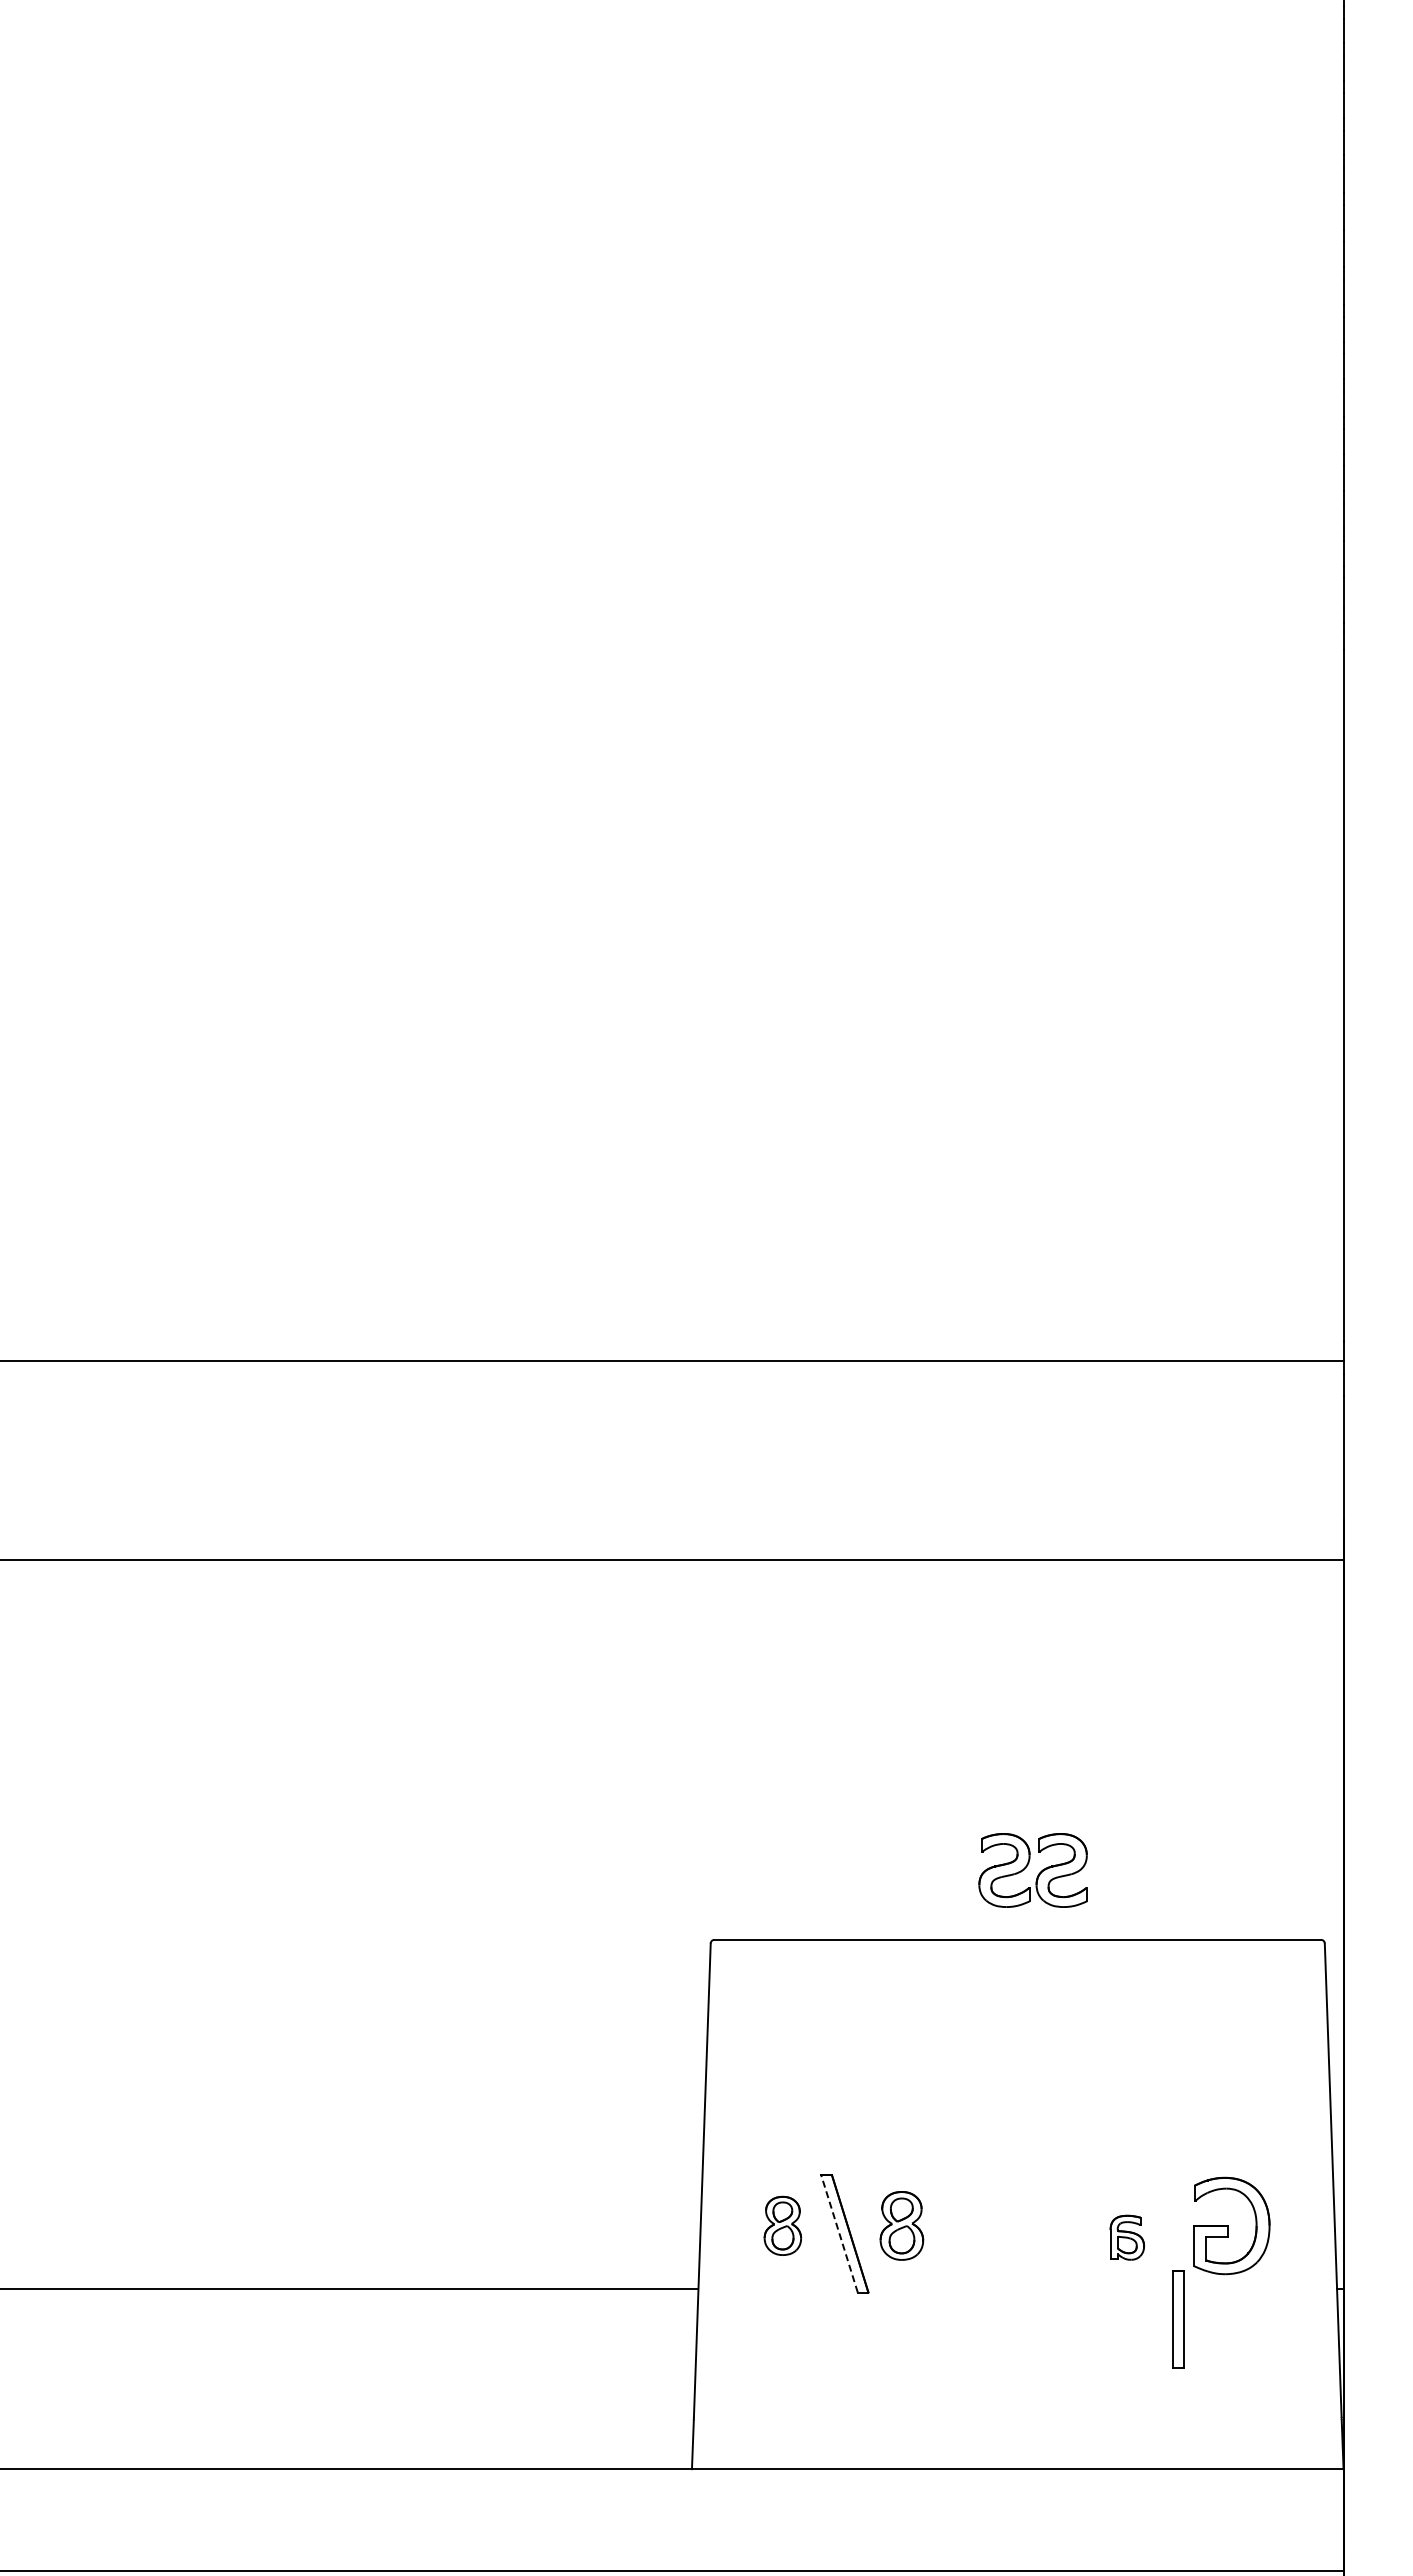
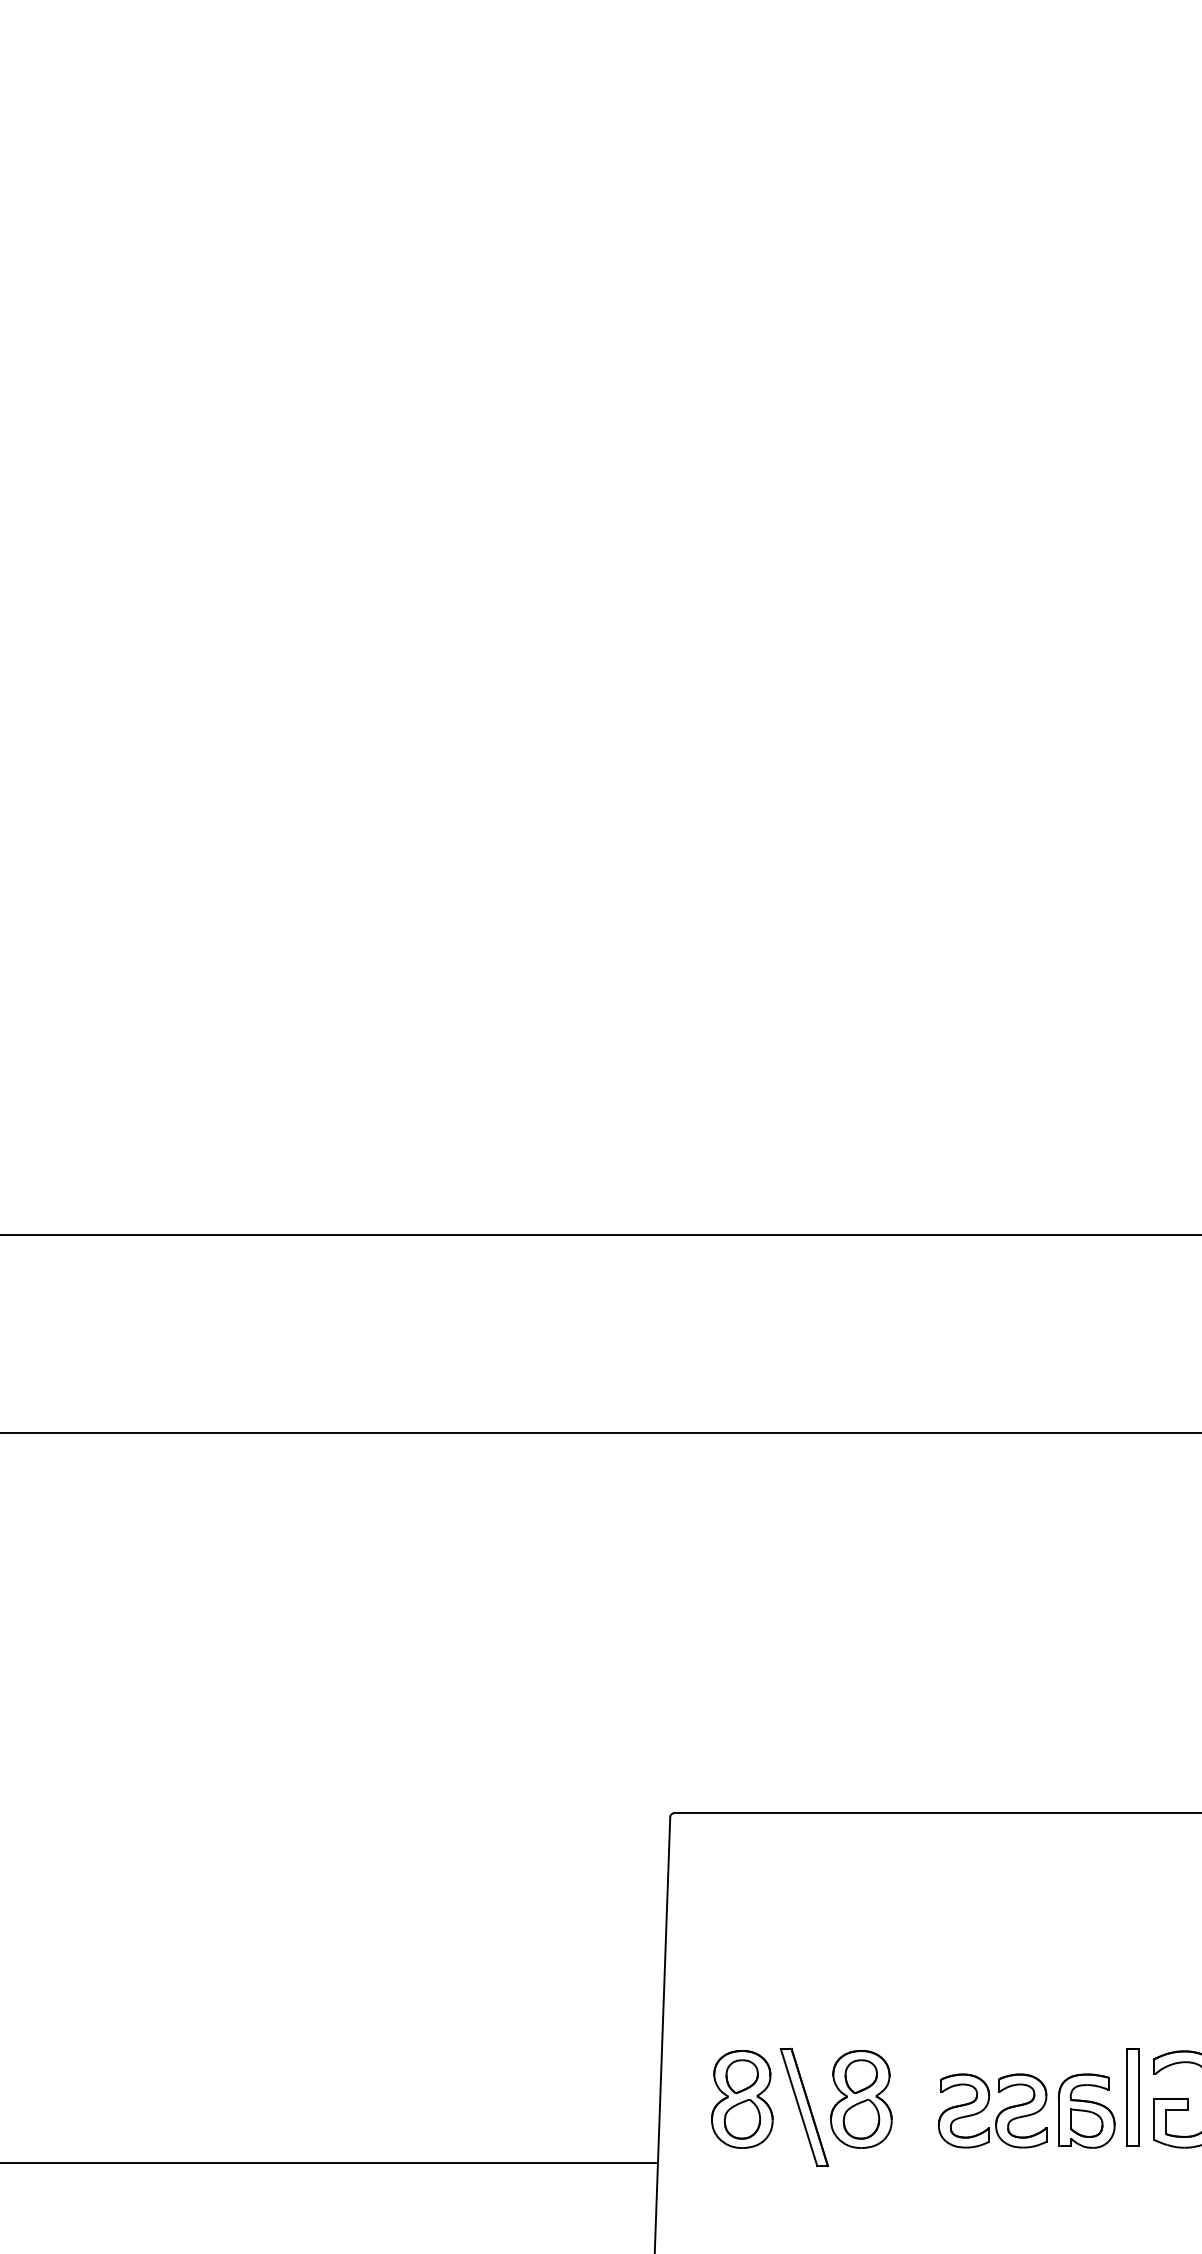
part: (1026, 1868) -> (986, 2109), moved
part: (782, 2225) -> (742, 2099), size x1.67
part: (901, 2225) -> (861, 2099), size x1.43
line: (839, 2233) -> (799, 2107), dashed -> solid
part: (1127, 2237) -> (1087, 2111), size x1.67
part: (1178, 2319) -> (1133, 2097), moved

